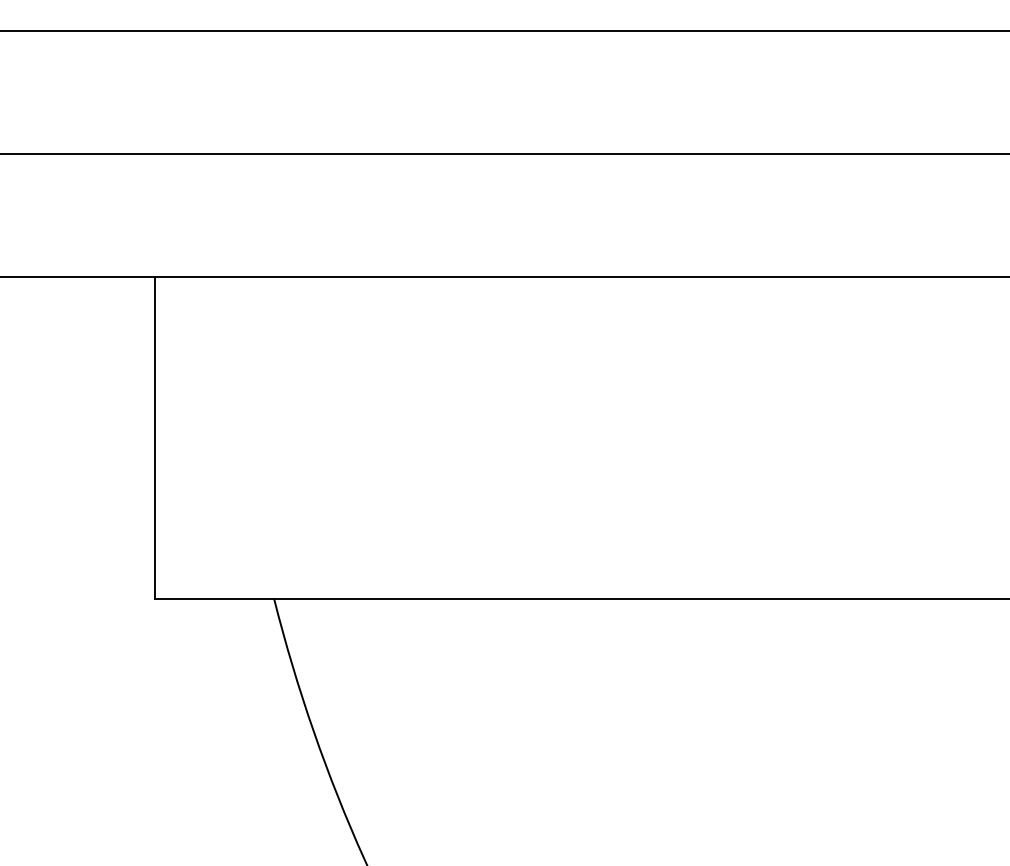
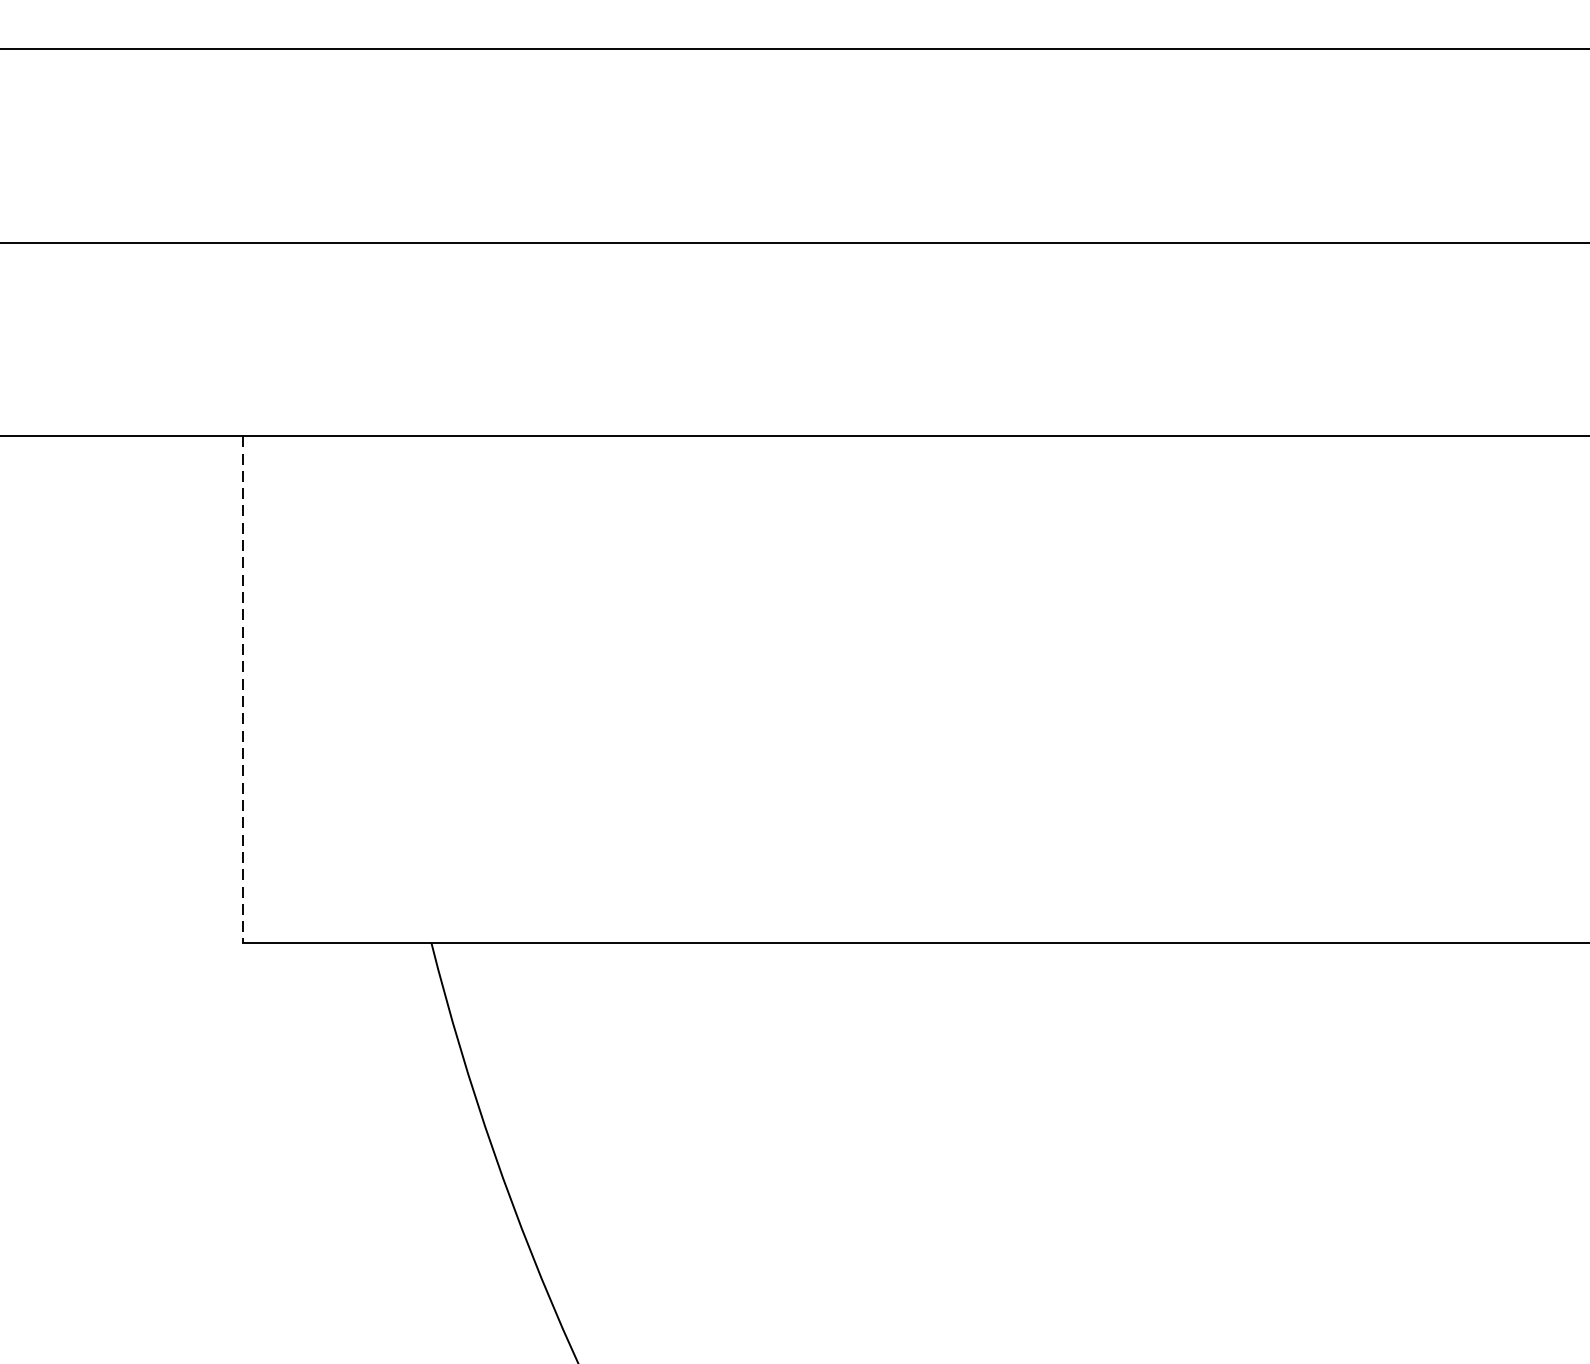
line: (154, 437) -> (243, 689), solid -> dashed

